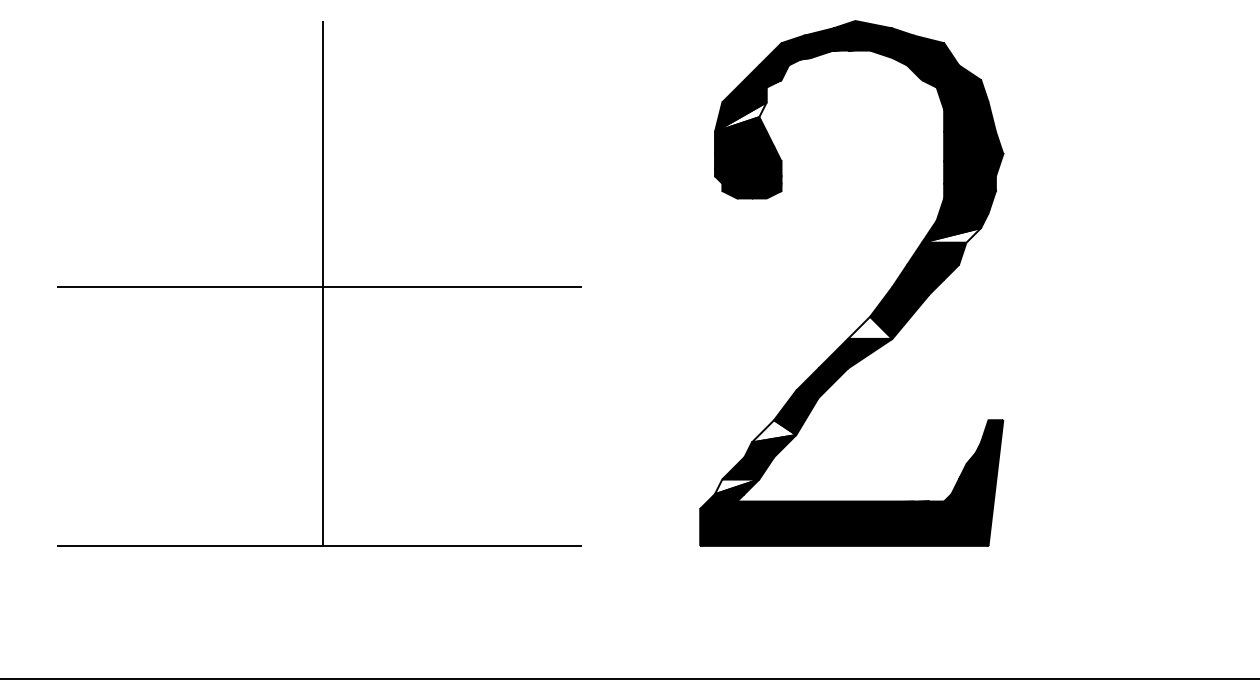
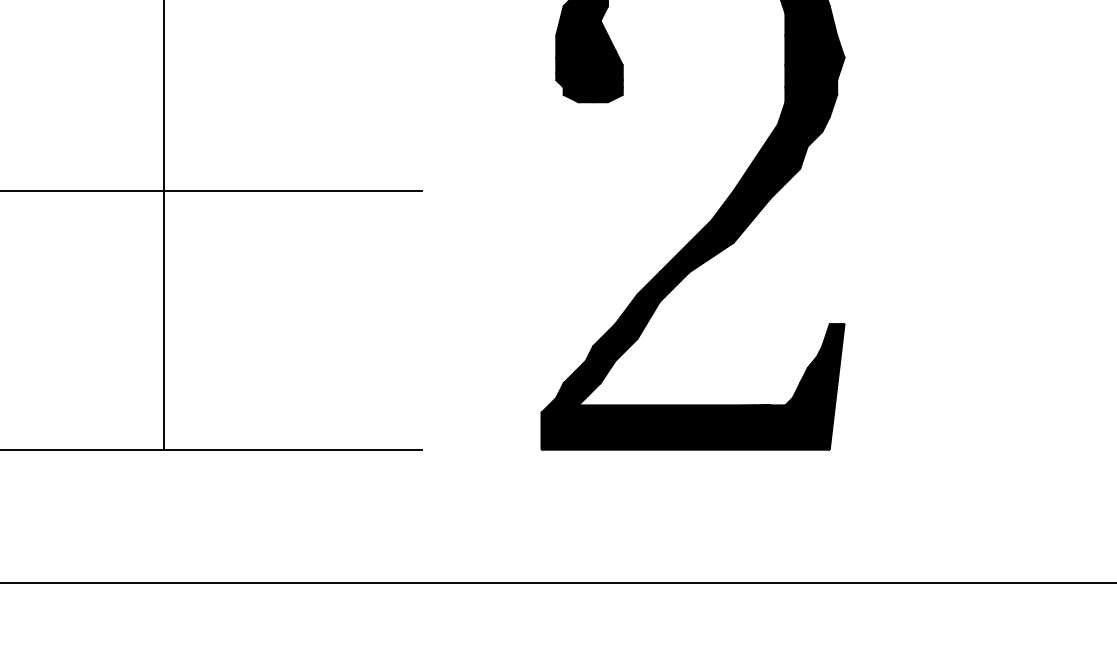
fill: (740, 116) -> (581, 20), added
fill: (951, 235) -> (792, 139), added
fill: (870, 327) -> (711, 231), added
fill: (773, 431) -> (614, 335), added
fill: (736, 486) -> (577, 390), added

